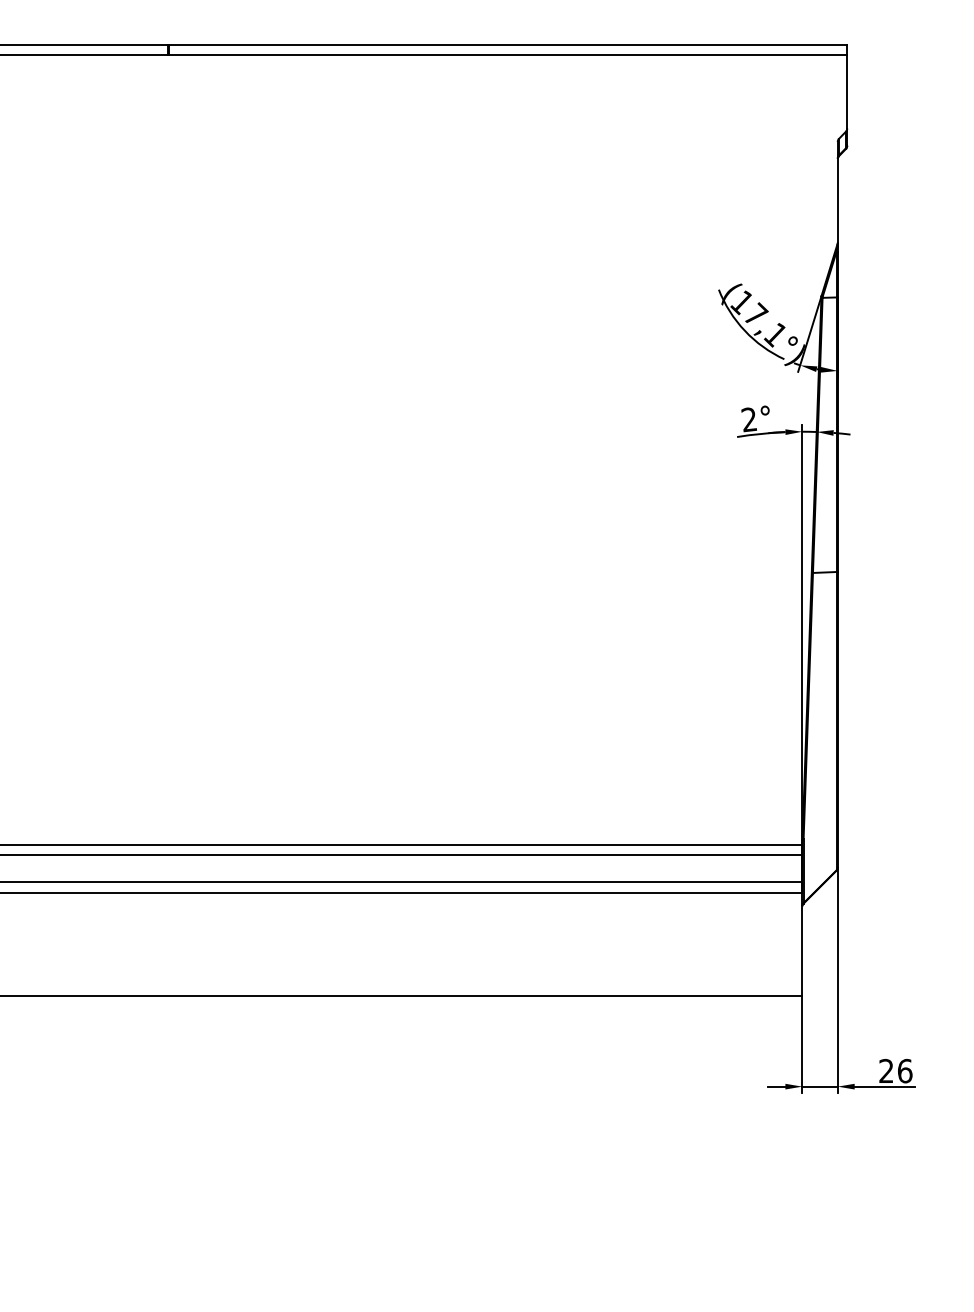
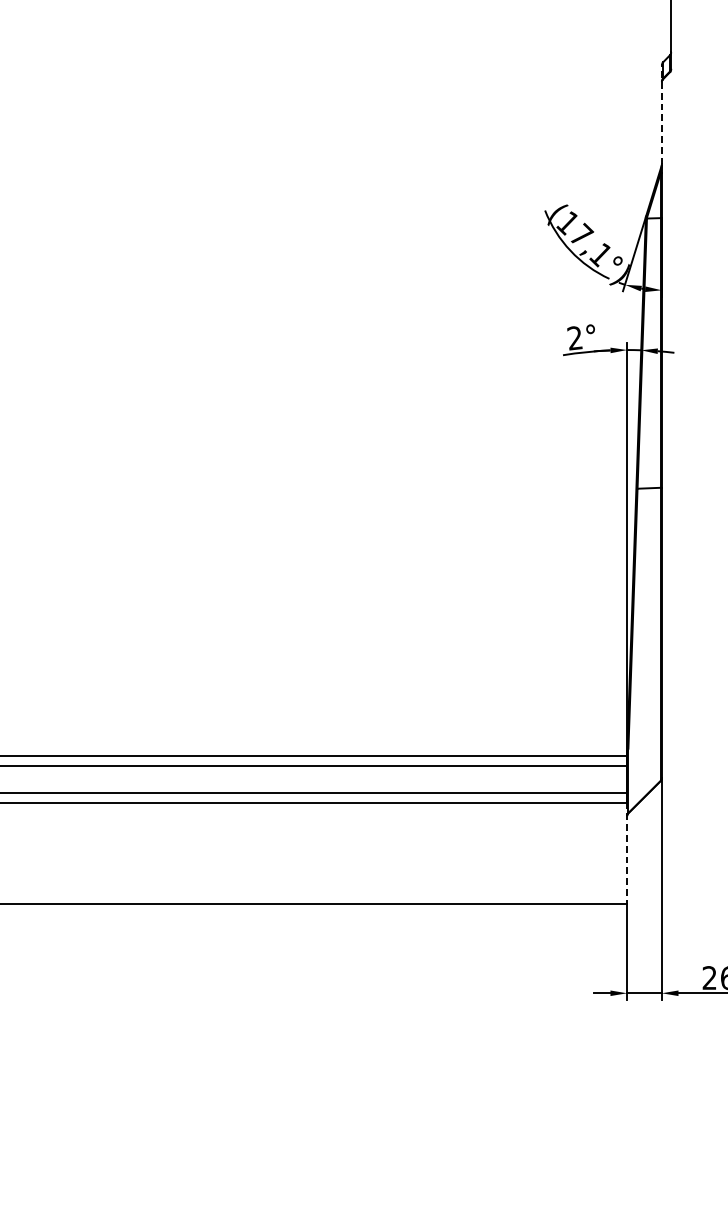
line: (837, 191) -> (661, 114), solid -> dashed
line: (802, 944) -> (627, 853), solid -> dashed

